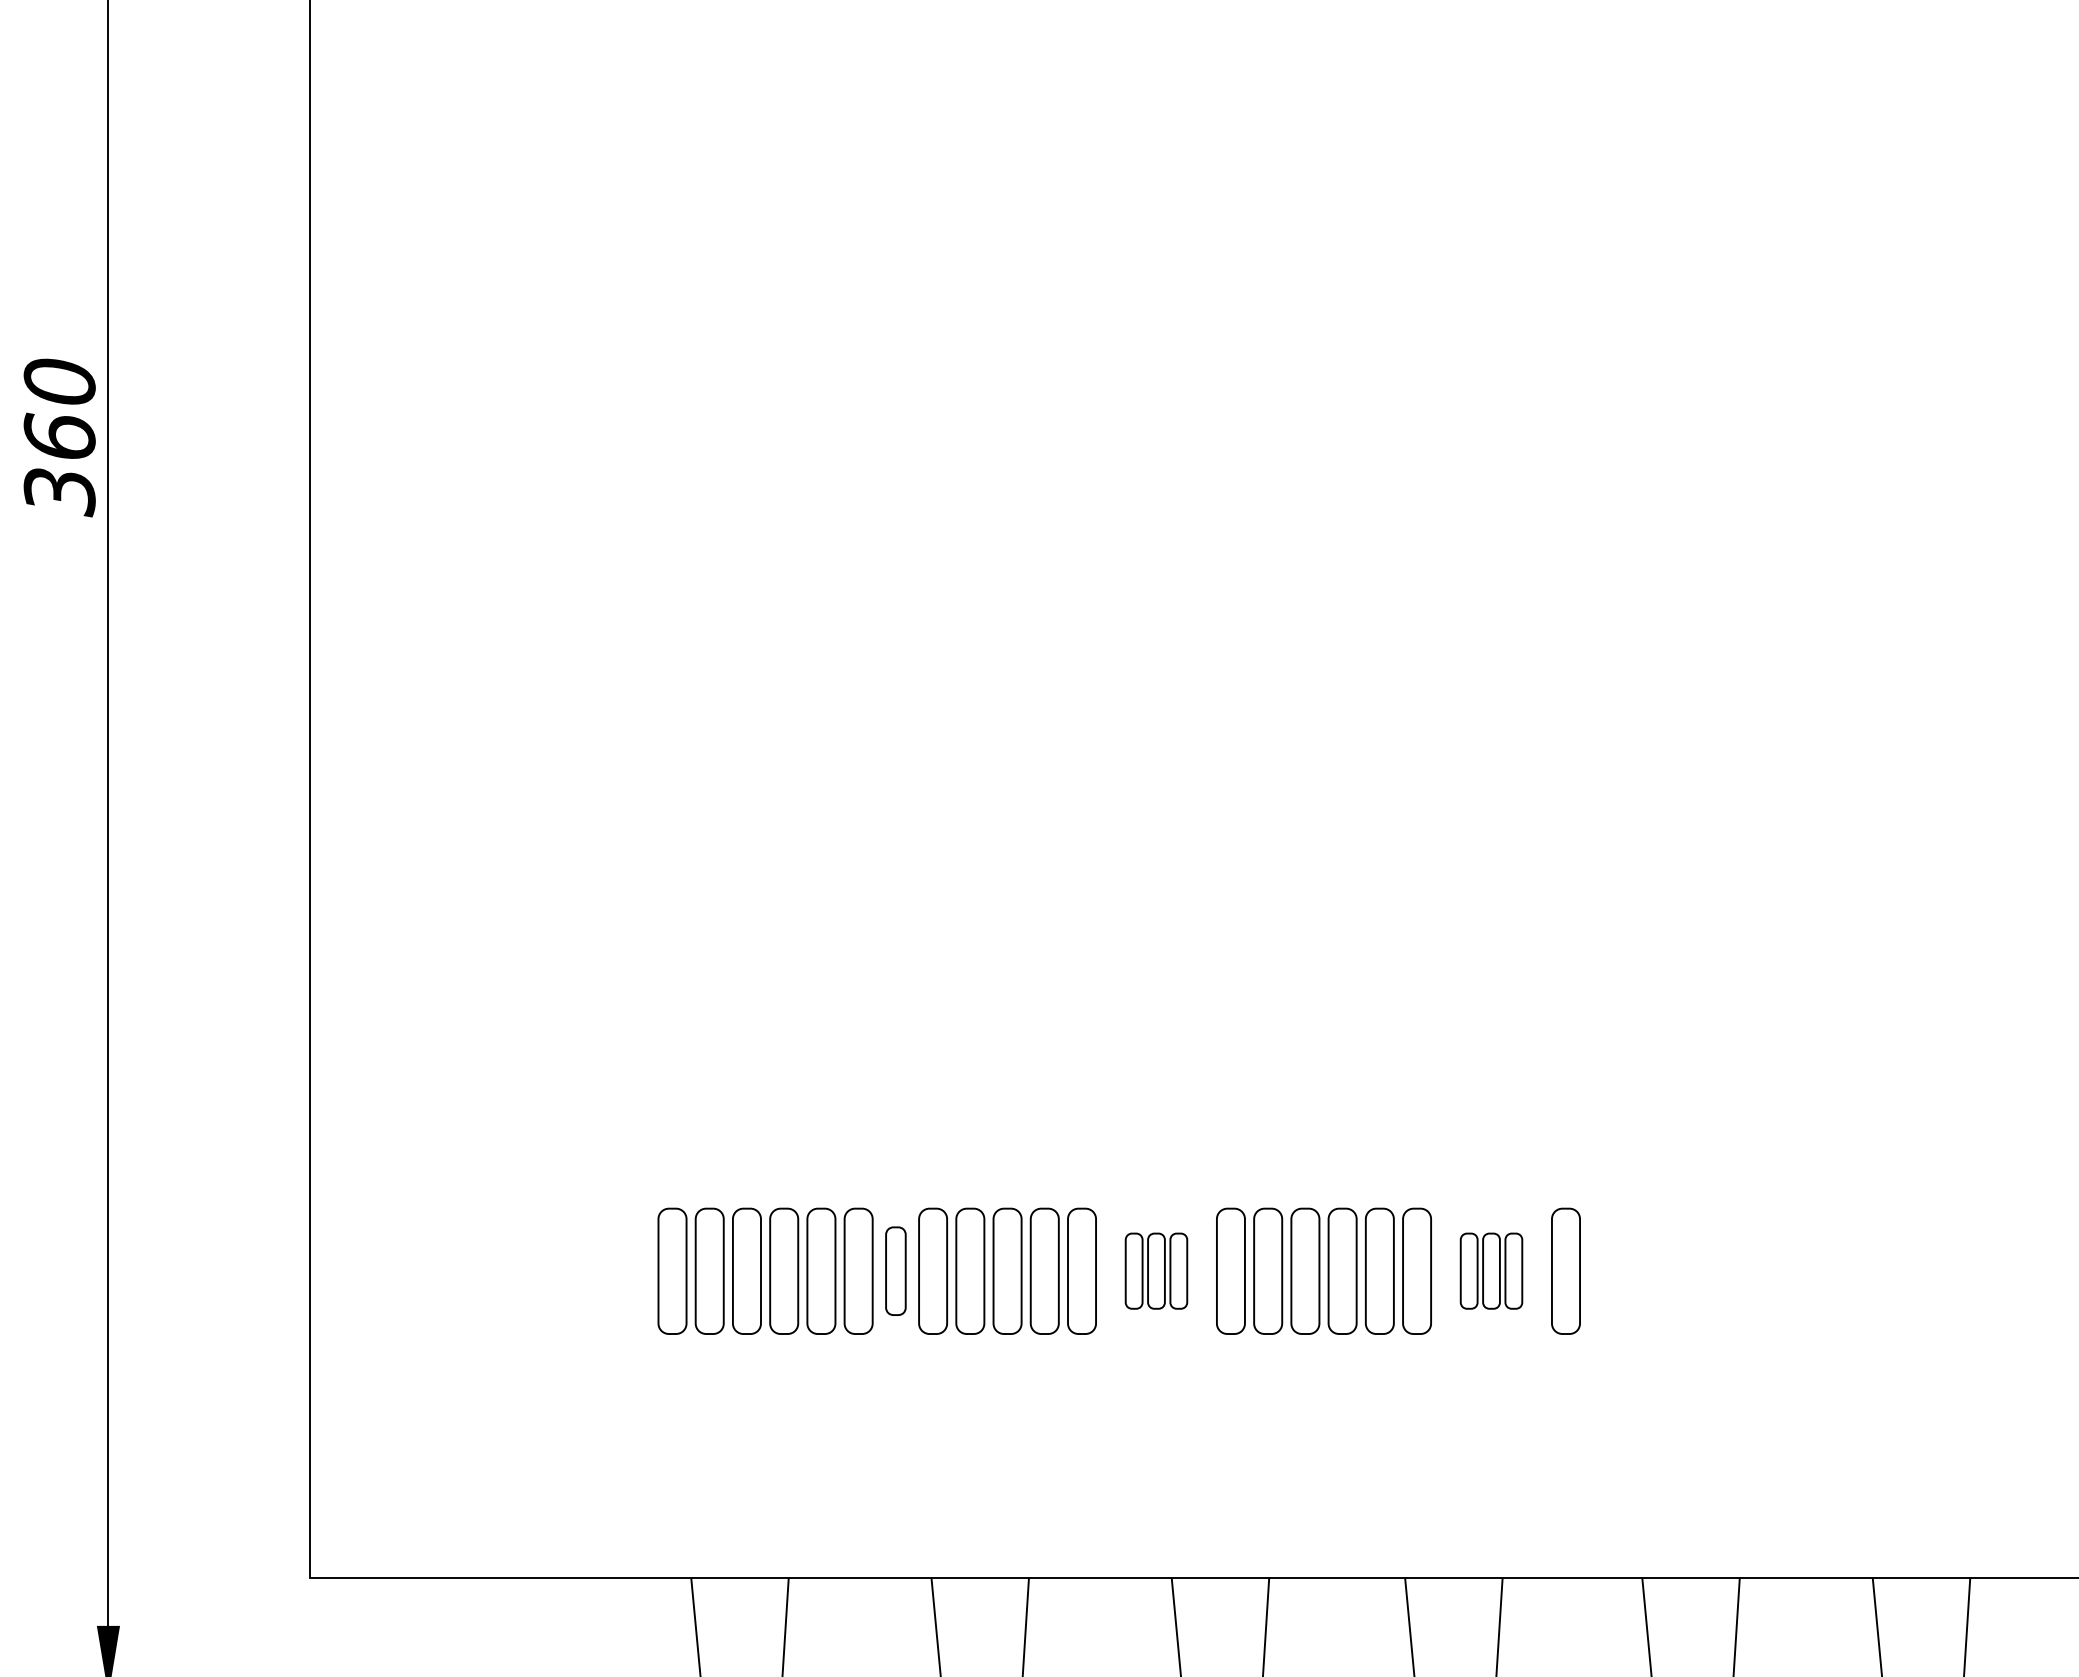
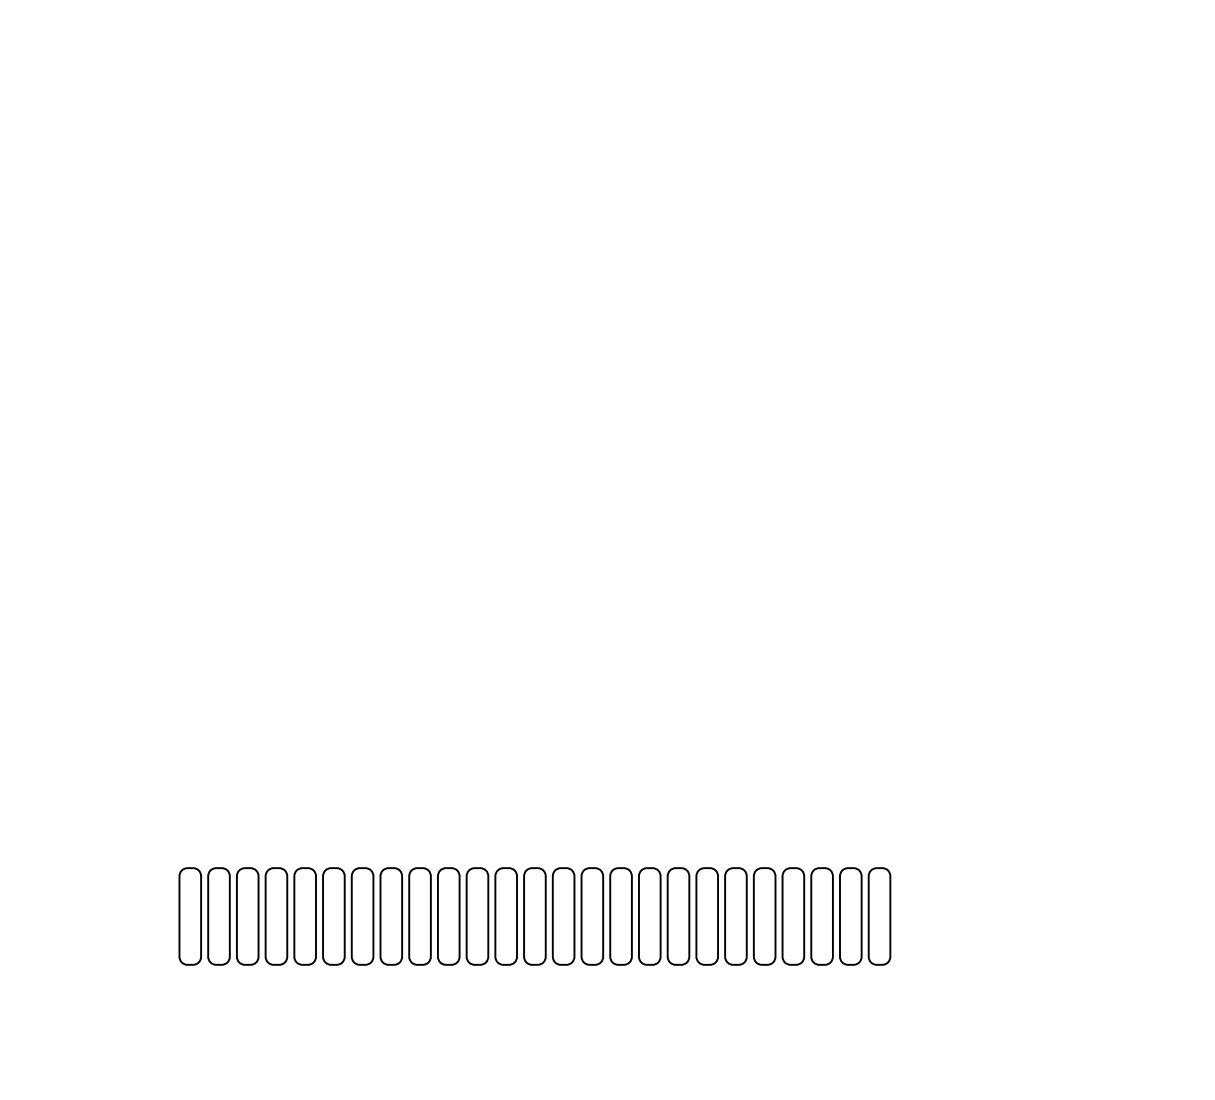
part: (895, 1270) -> (362, 915), size x1.43
part: (1156, 1270) -> (563, 915), size x1.67
part: (1491, 1270) -> (822, 915), size x1.67

